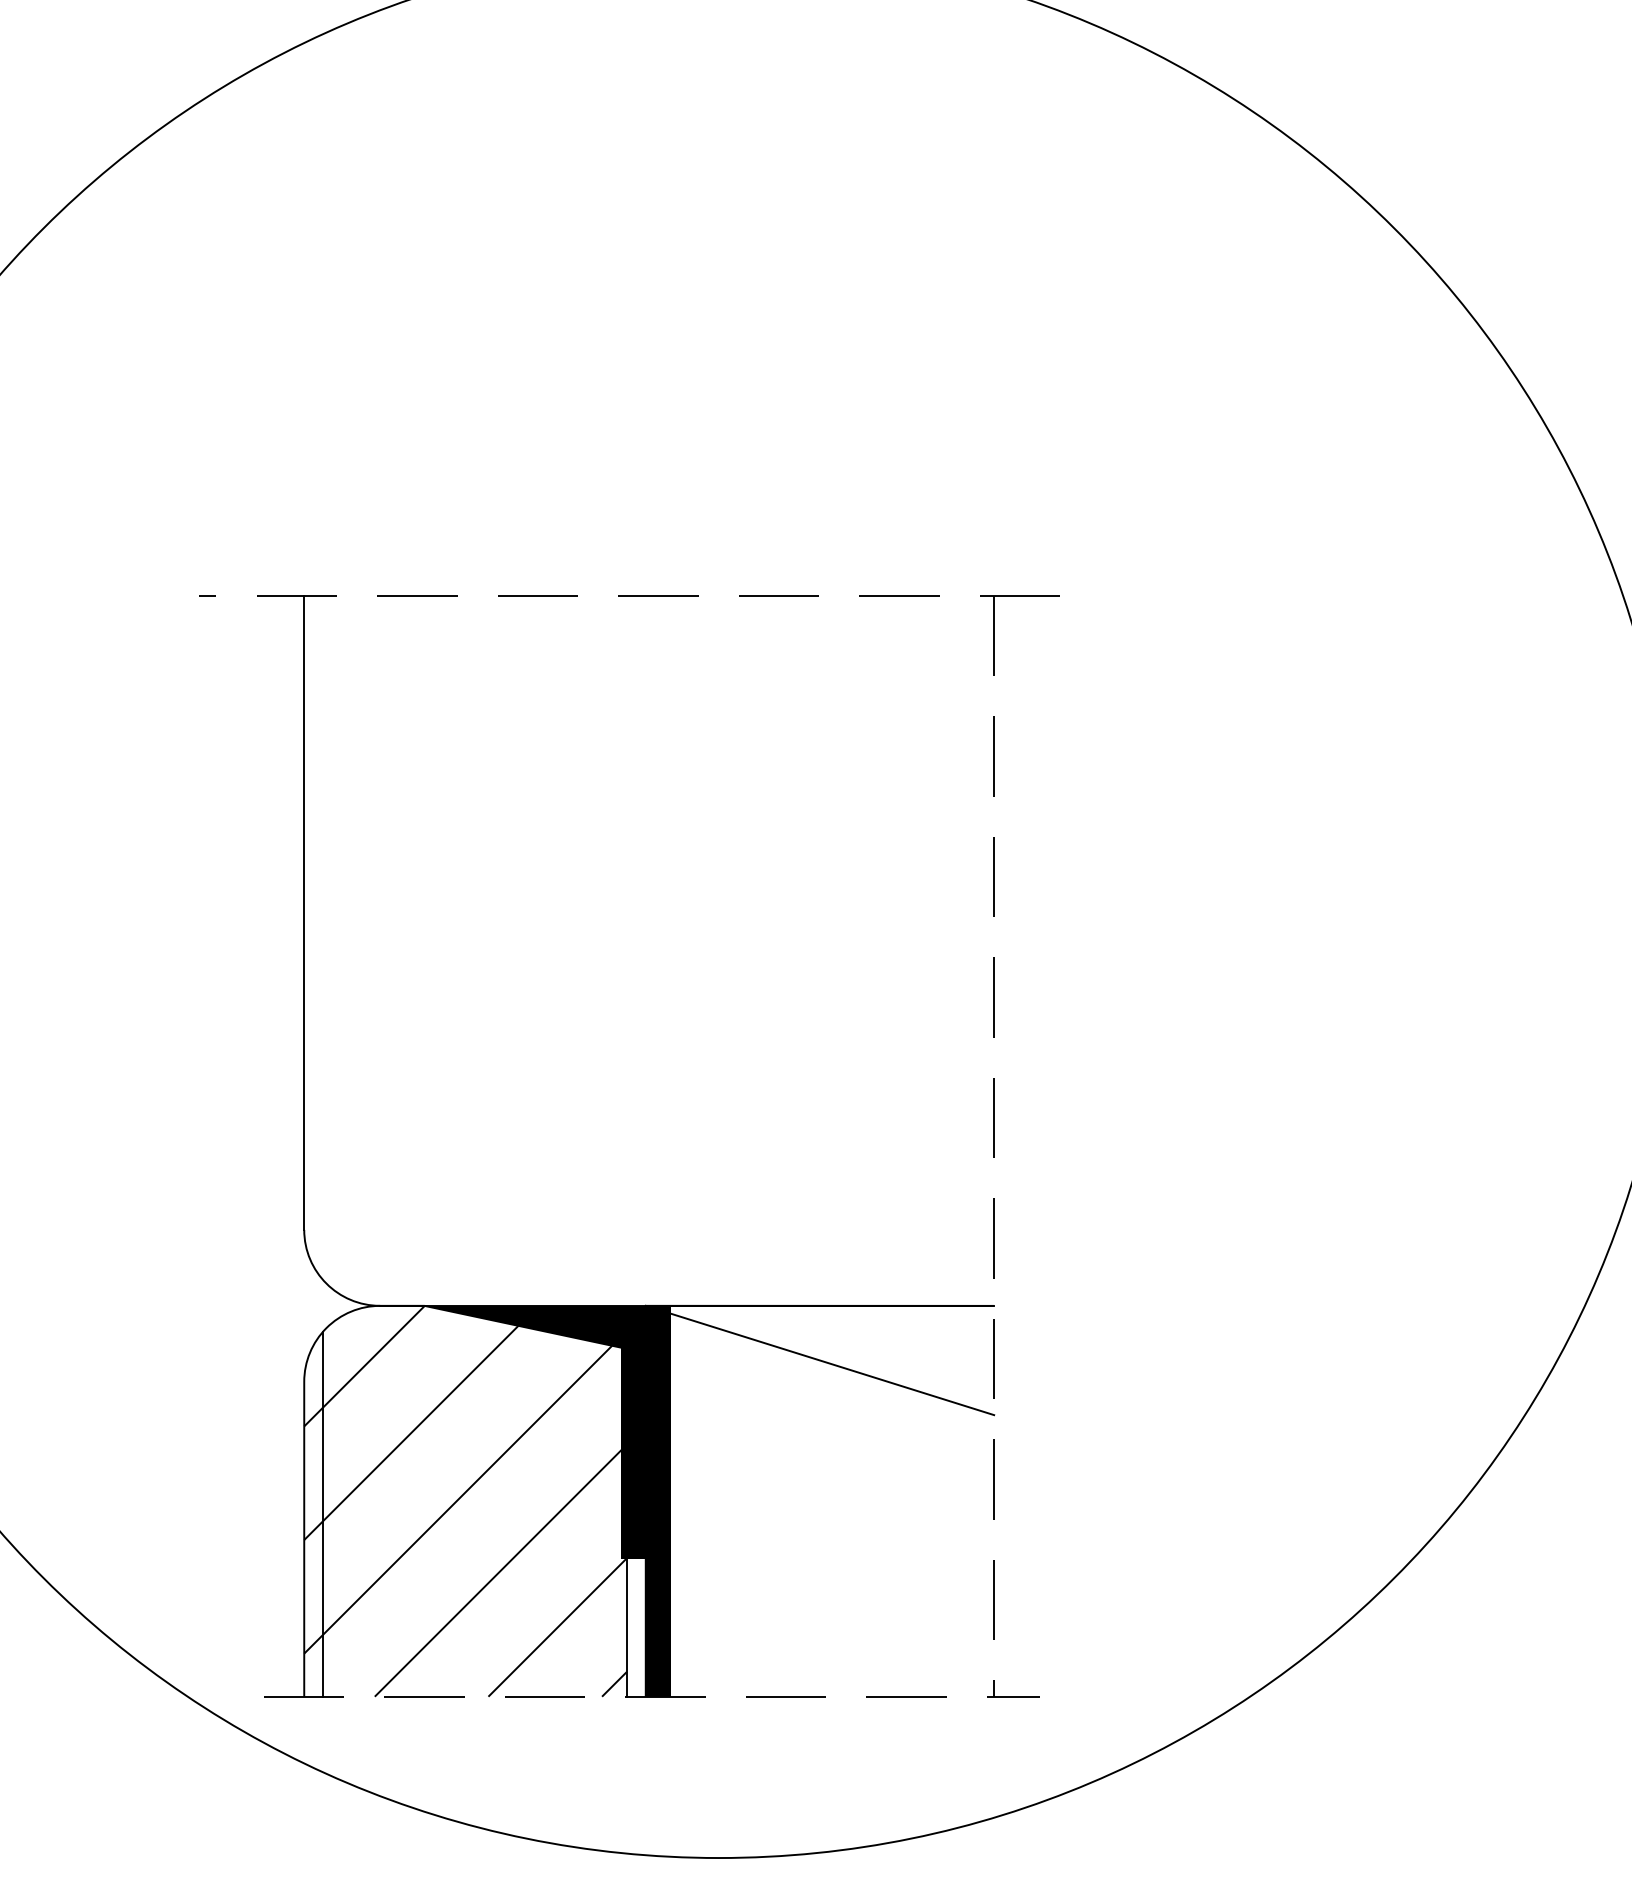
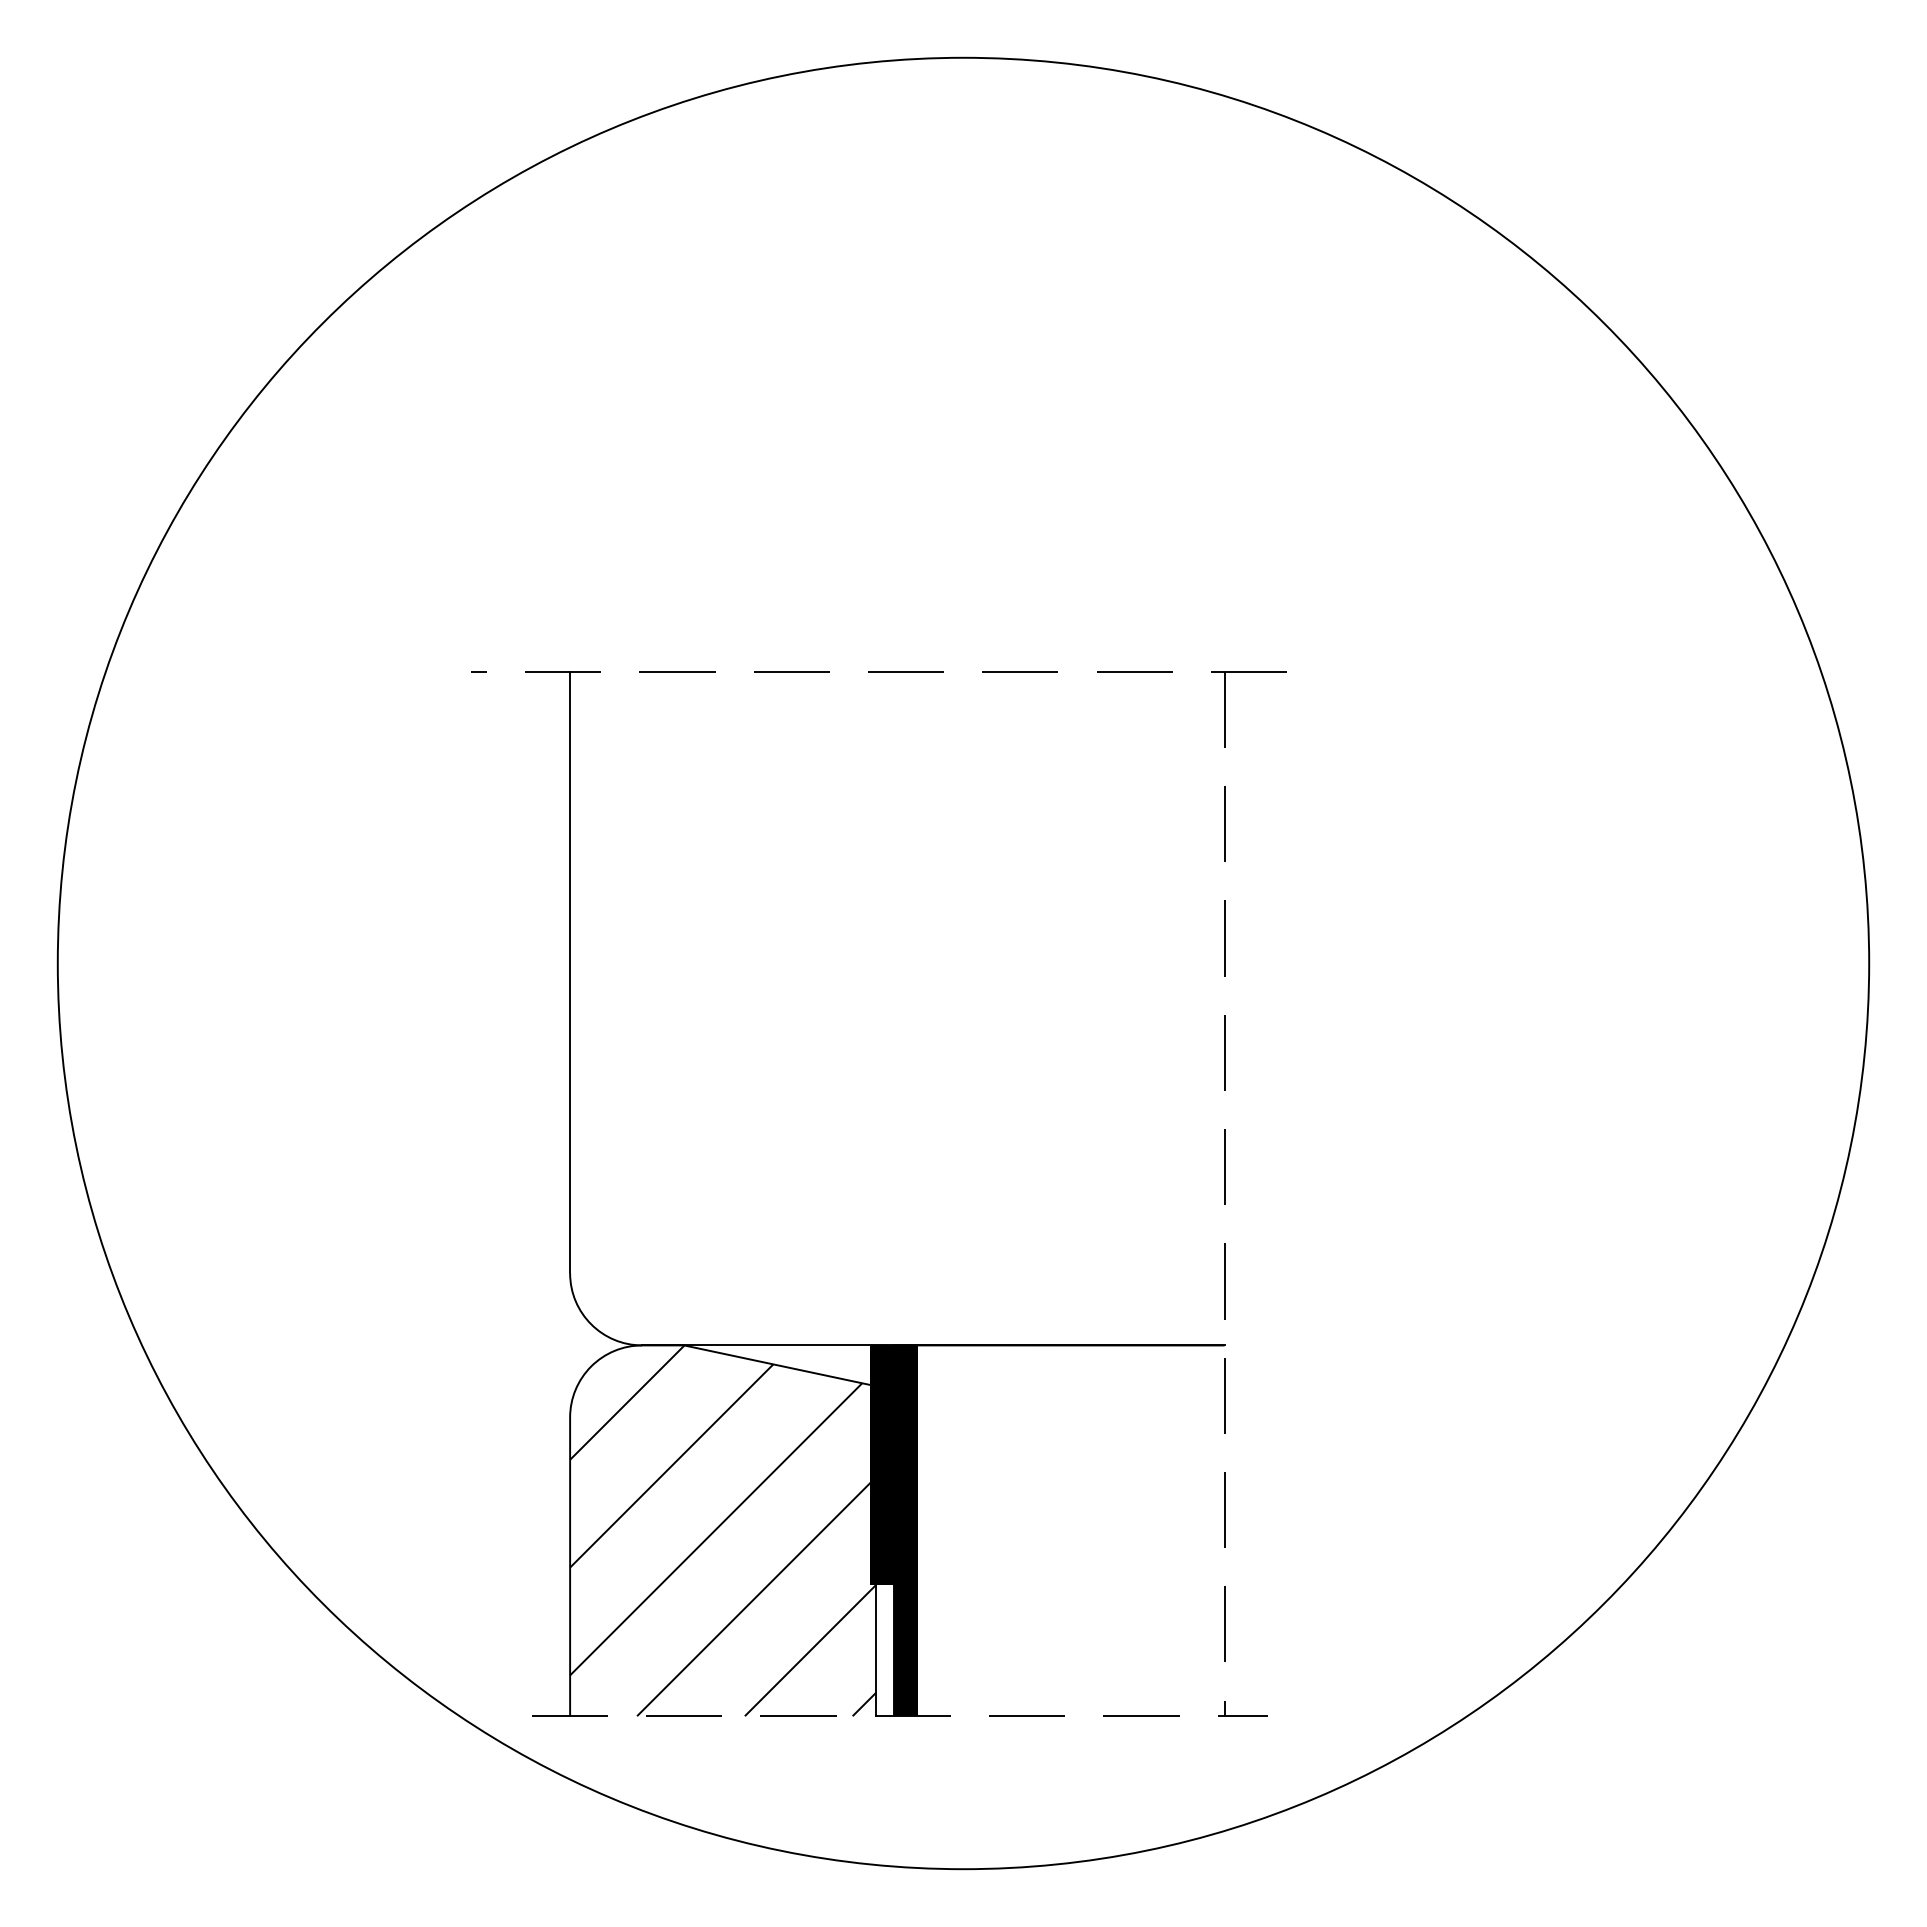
fill: (526, 1327) -> (780, 1365), removed
line: (820, 1360) -> (1059, 1397), removed
line: (323, 1513) -> (588, 1542), removed

